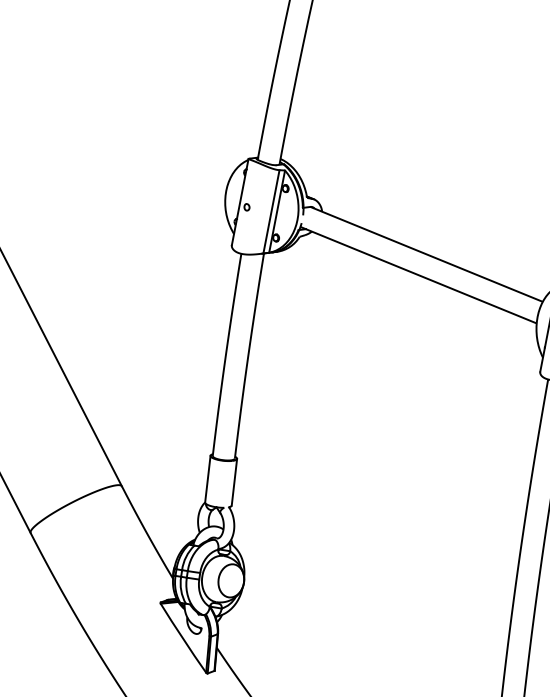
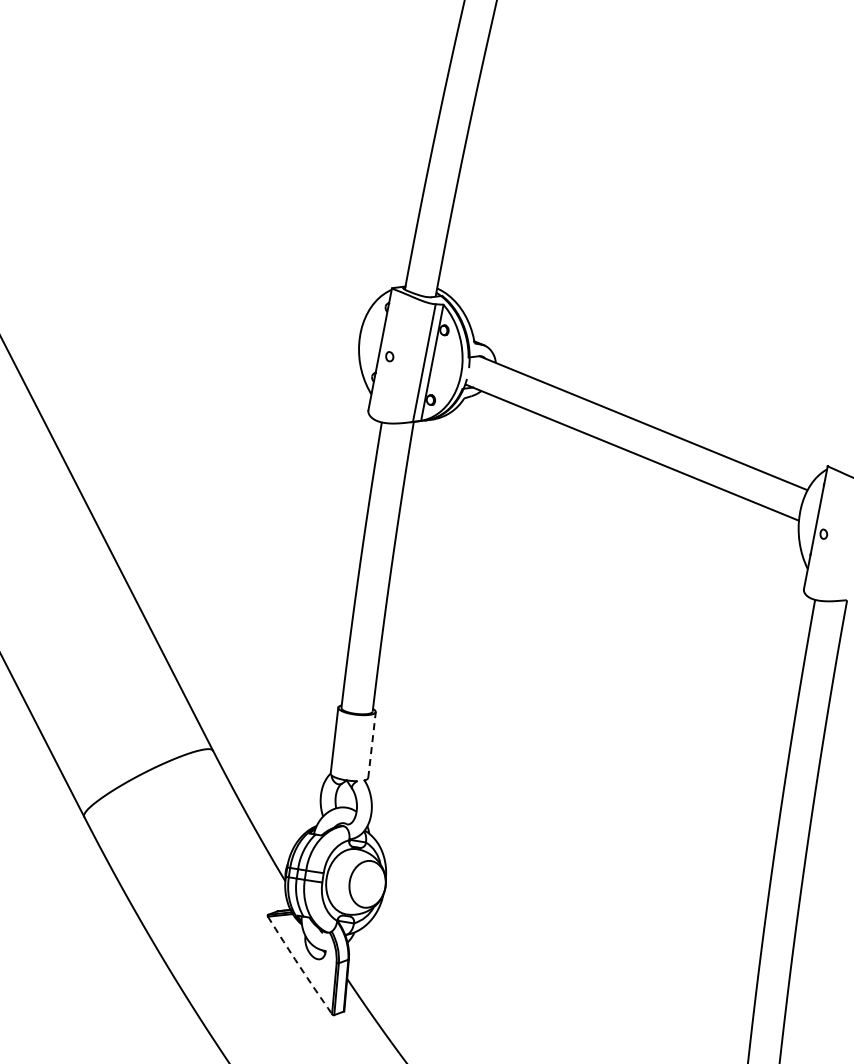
line: (234, 481) -> (372, 744), solid -> dashed
arc: (183, 638) -> (299, 965), solid -> dashed

